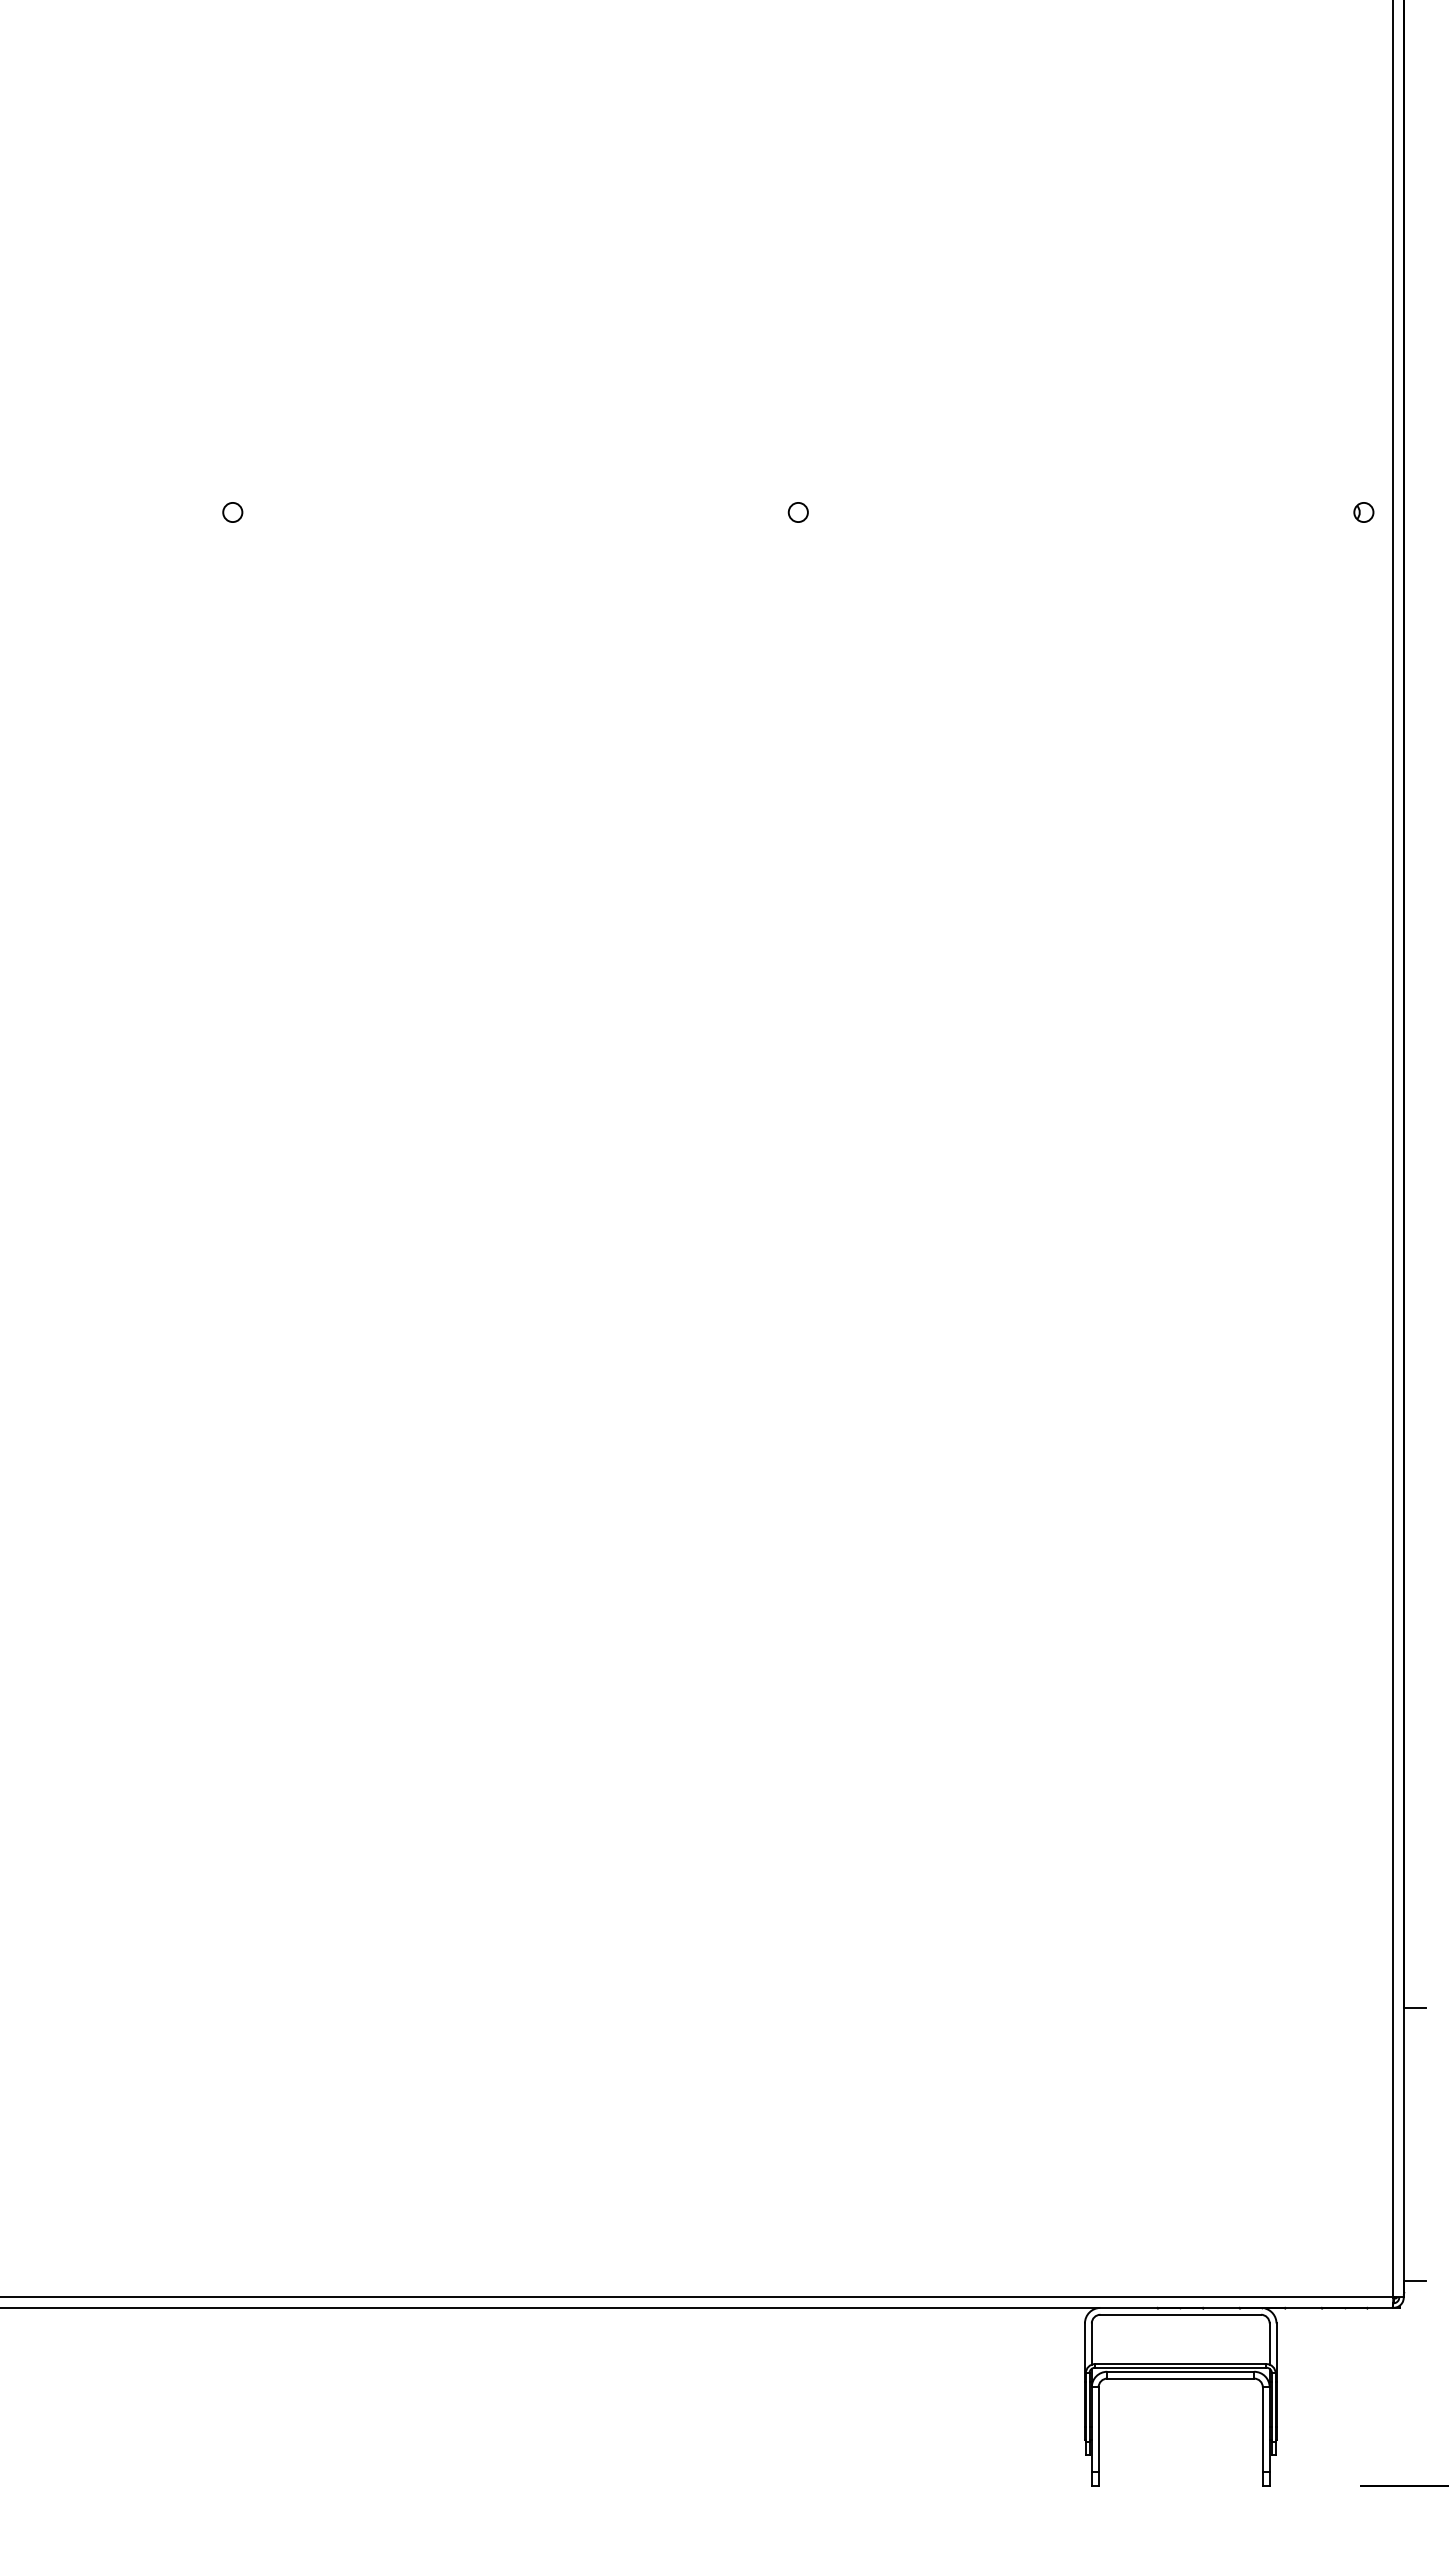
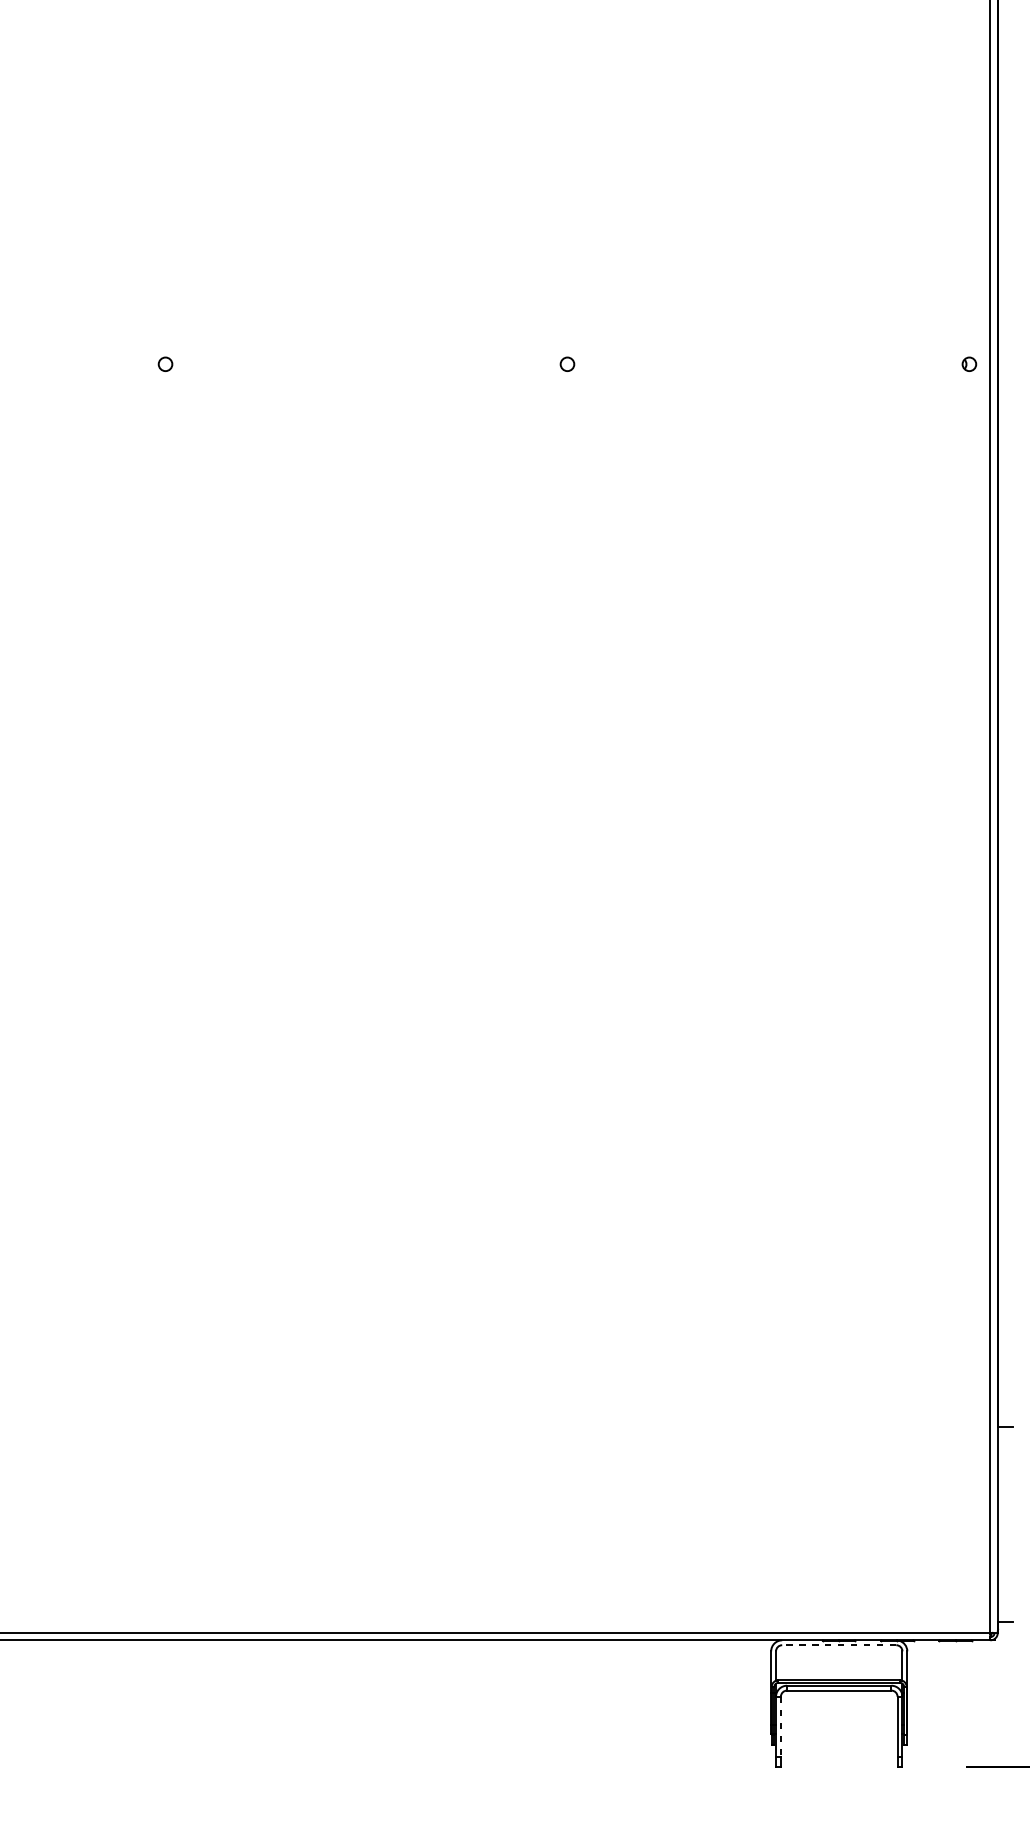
line: (1180, 2314) -> (839, 1645), solid -> dashed
line: (1098, 2430) -> (780, 1727), solid -> dashed

